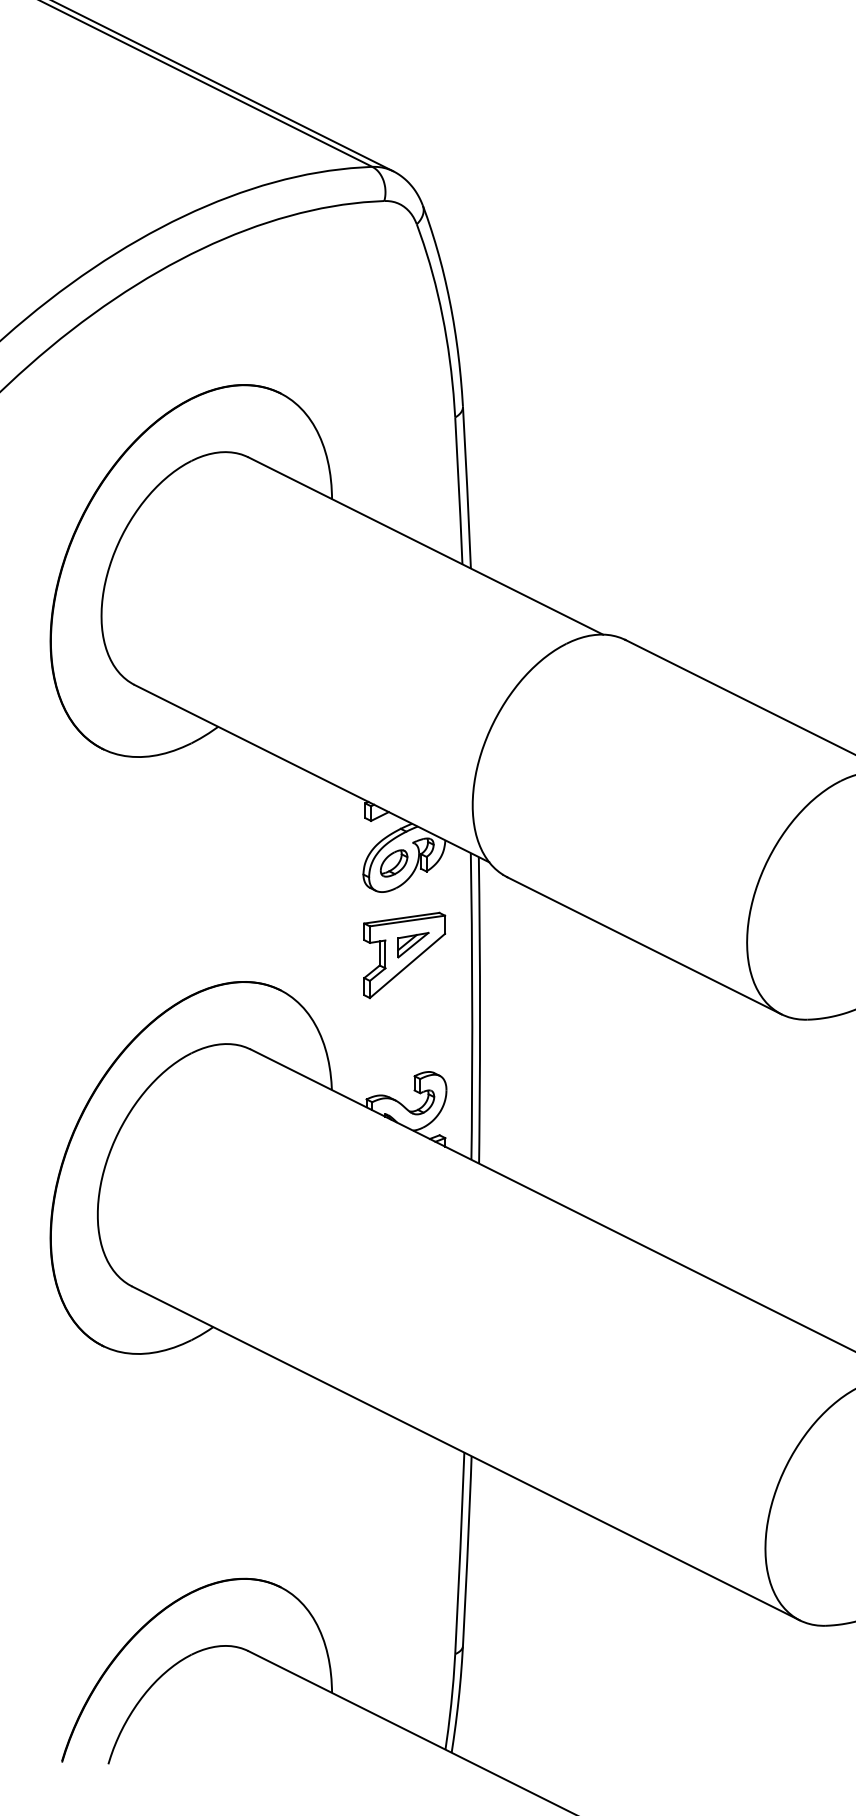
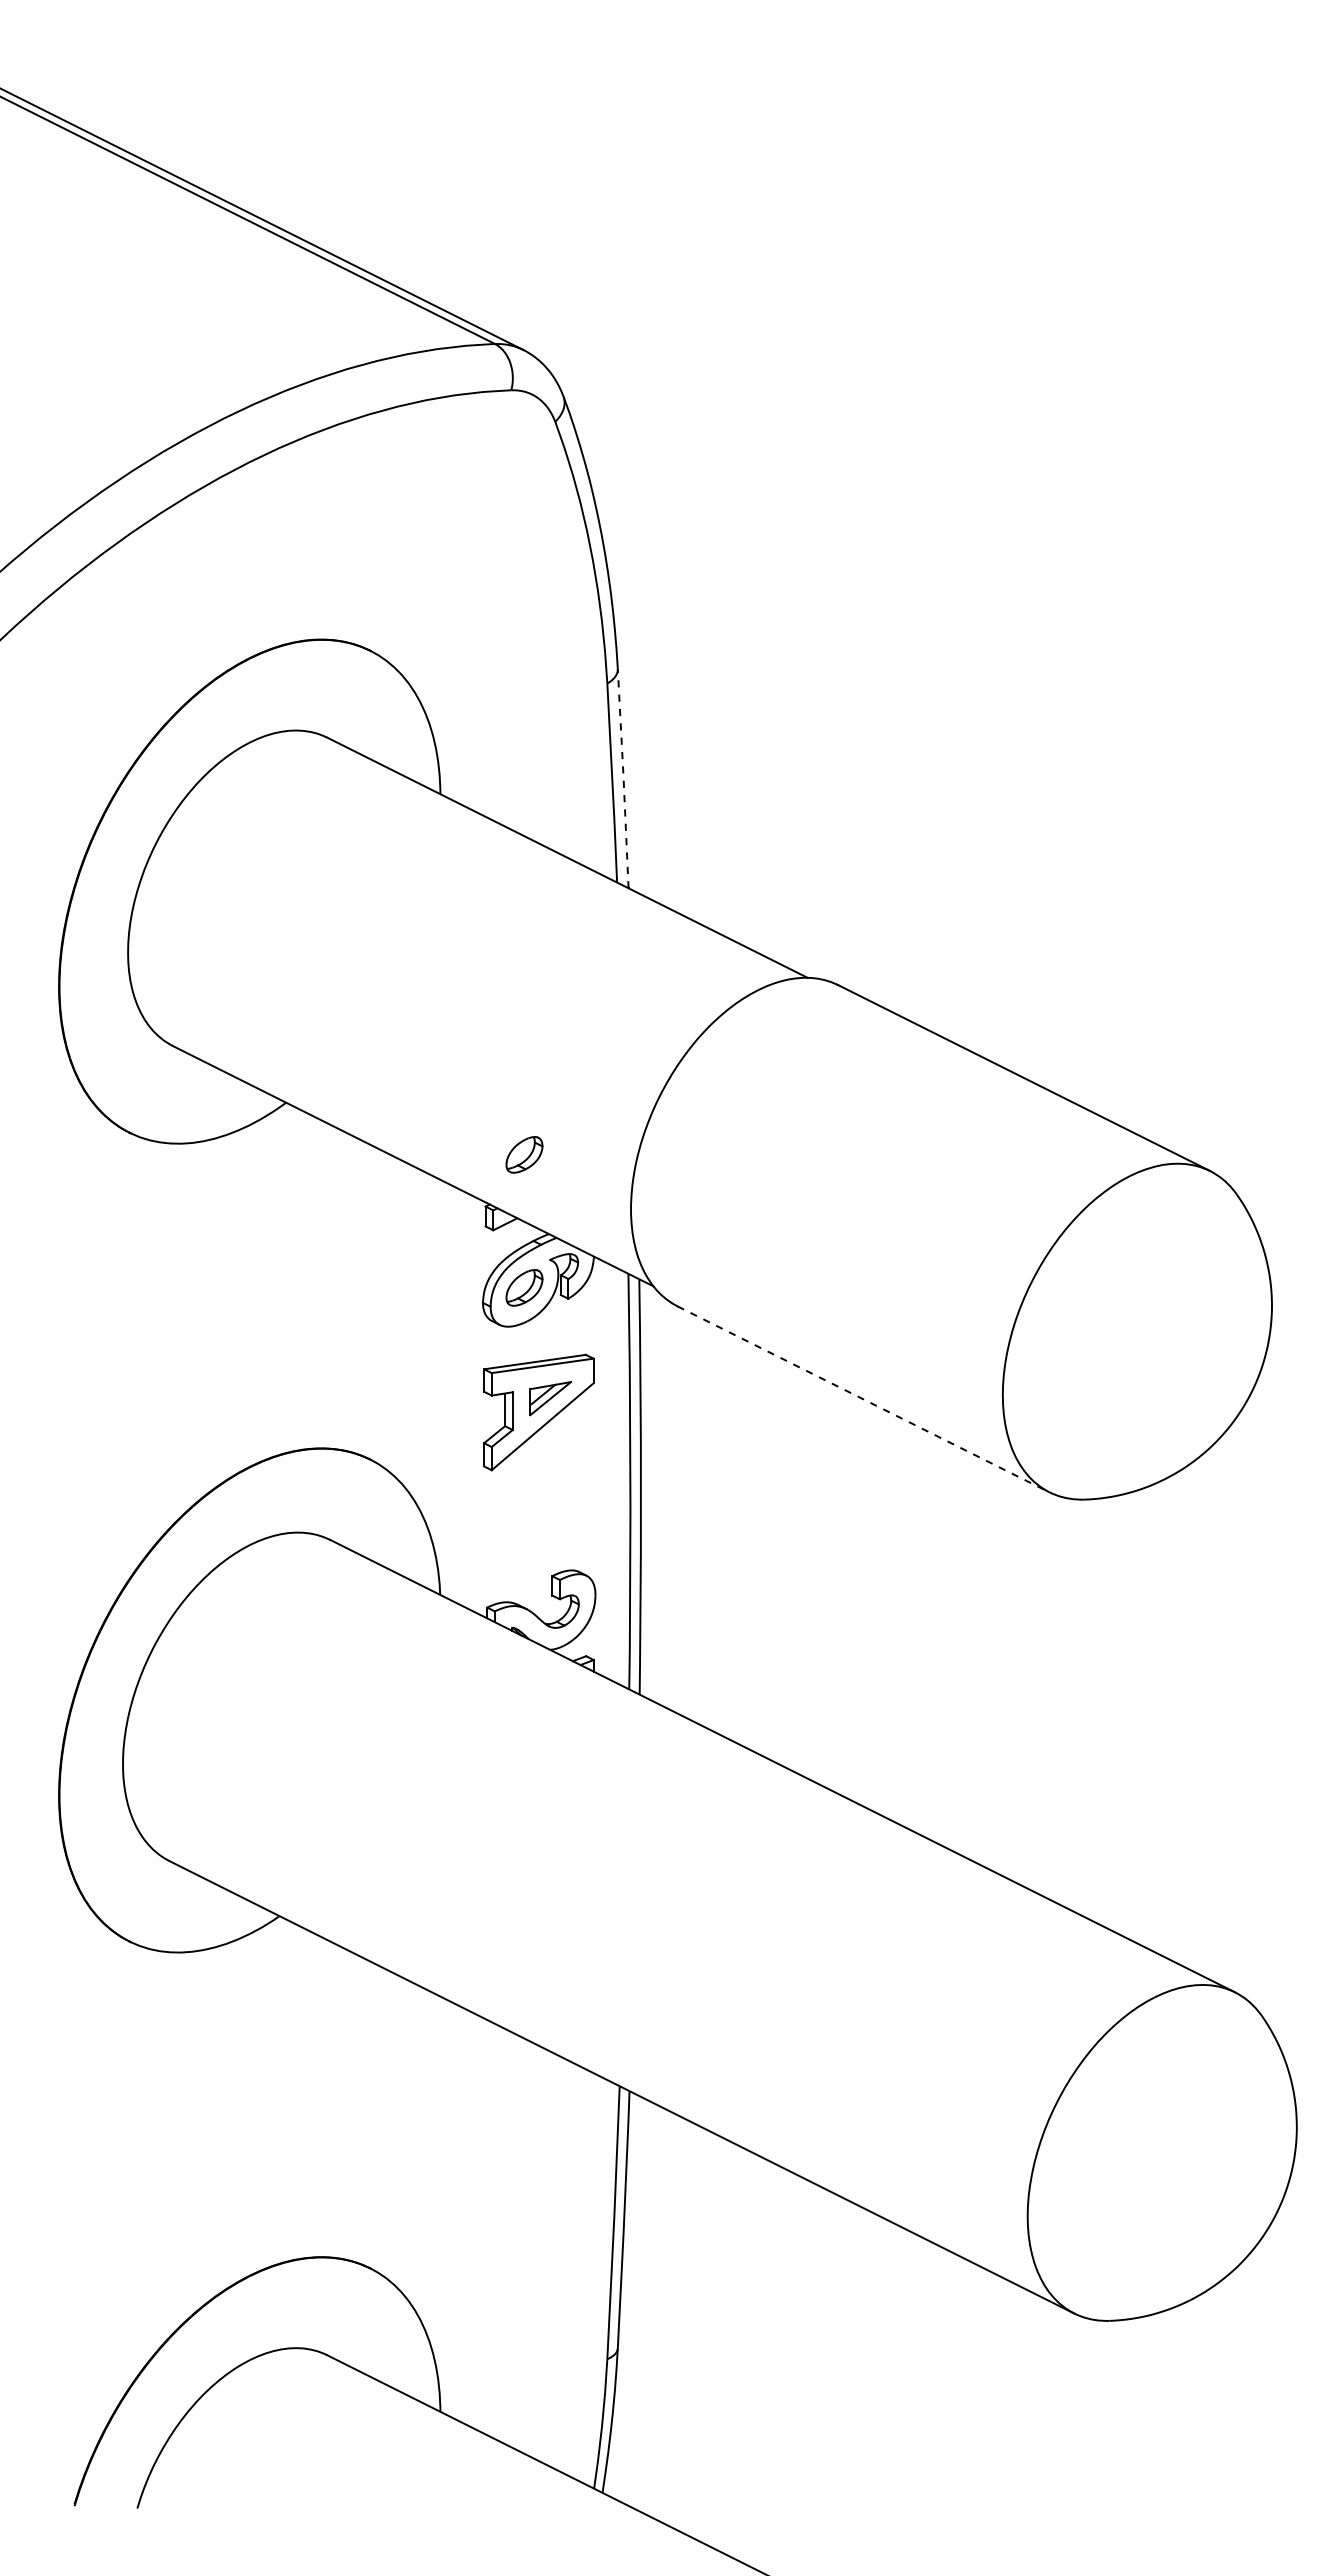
line: (467, 487) -> (623, 778), solid -> dashed
part: (394, 765) -> (524, 1154), added
line: (644, 945) -> (863, 1399), solid -> dashed

